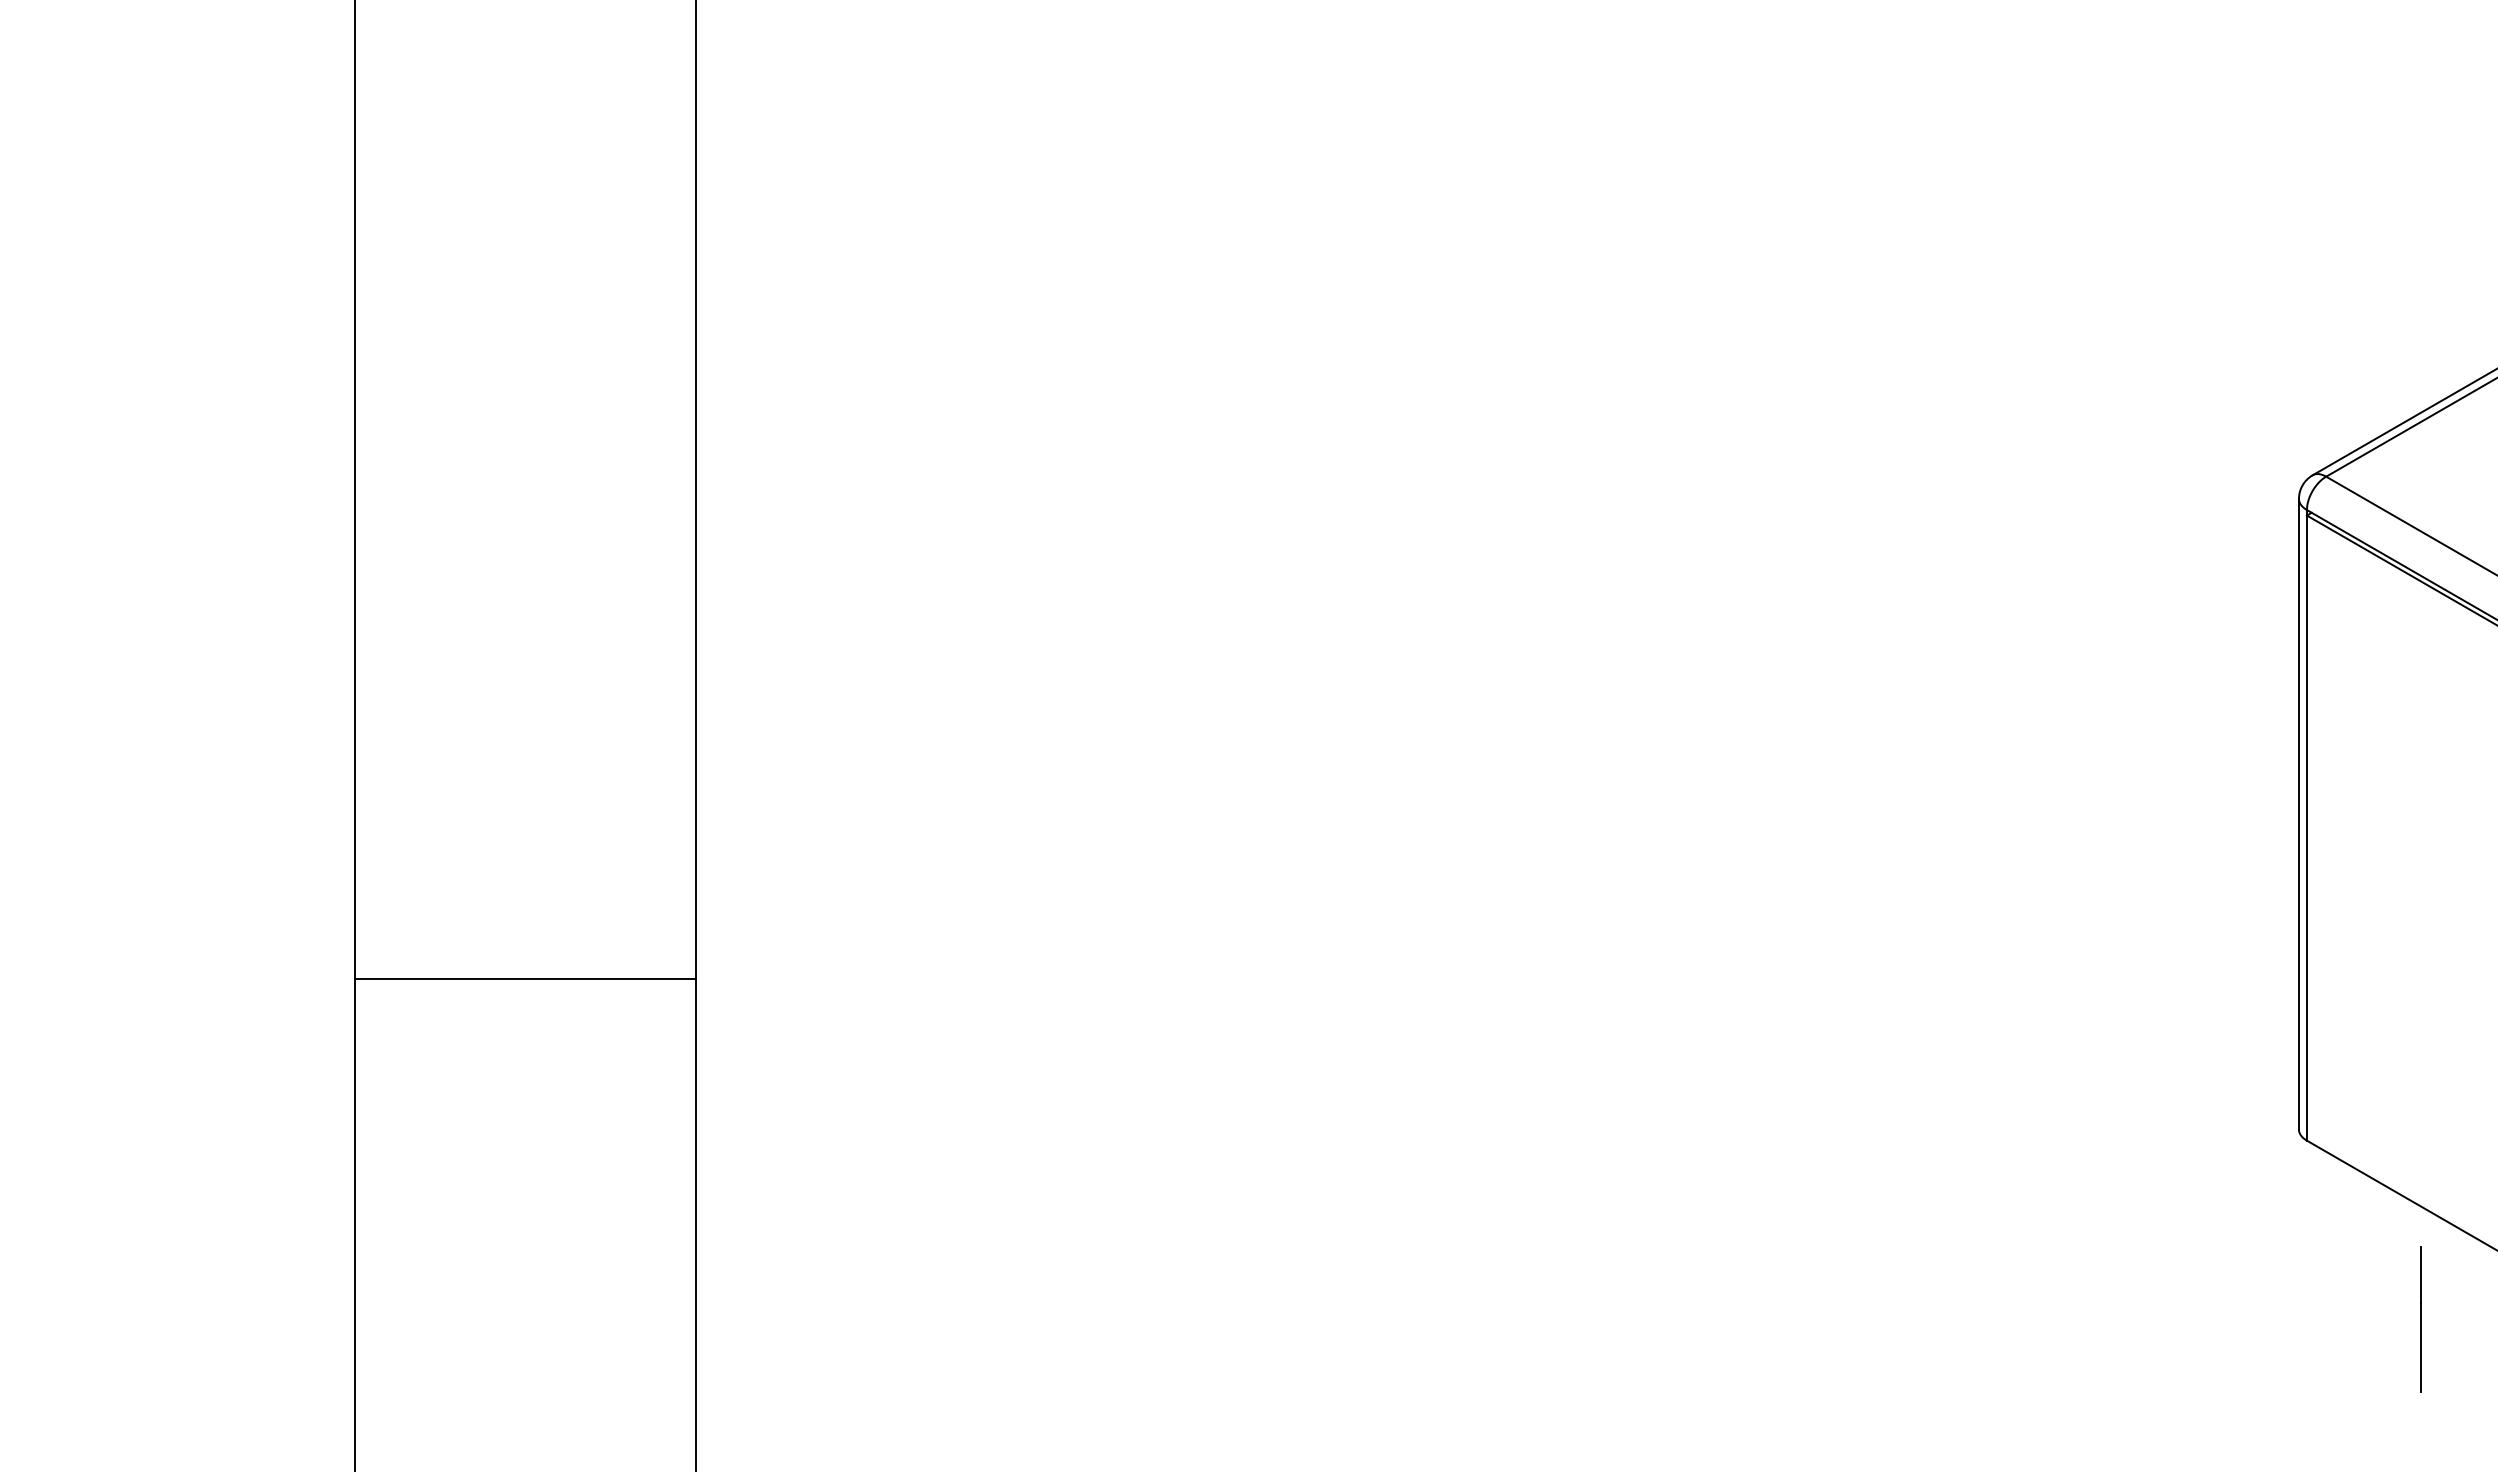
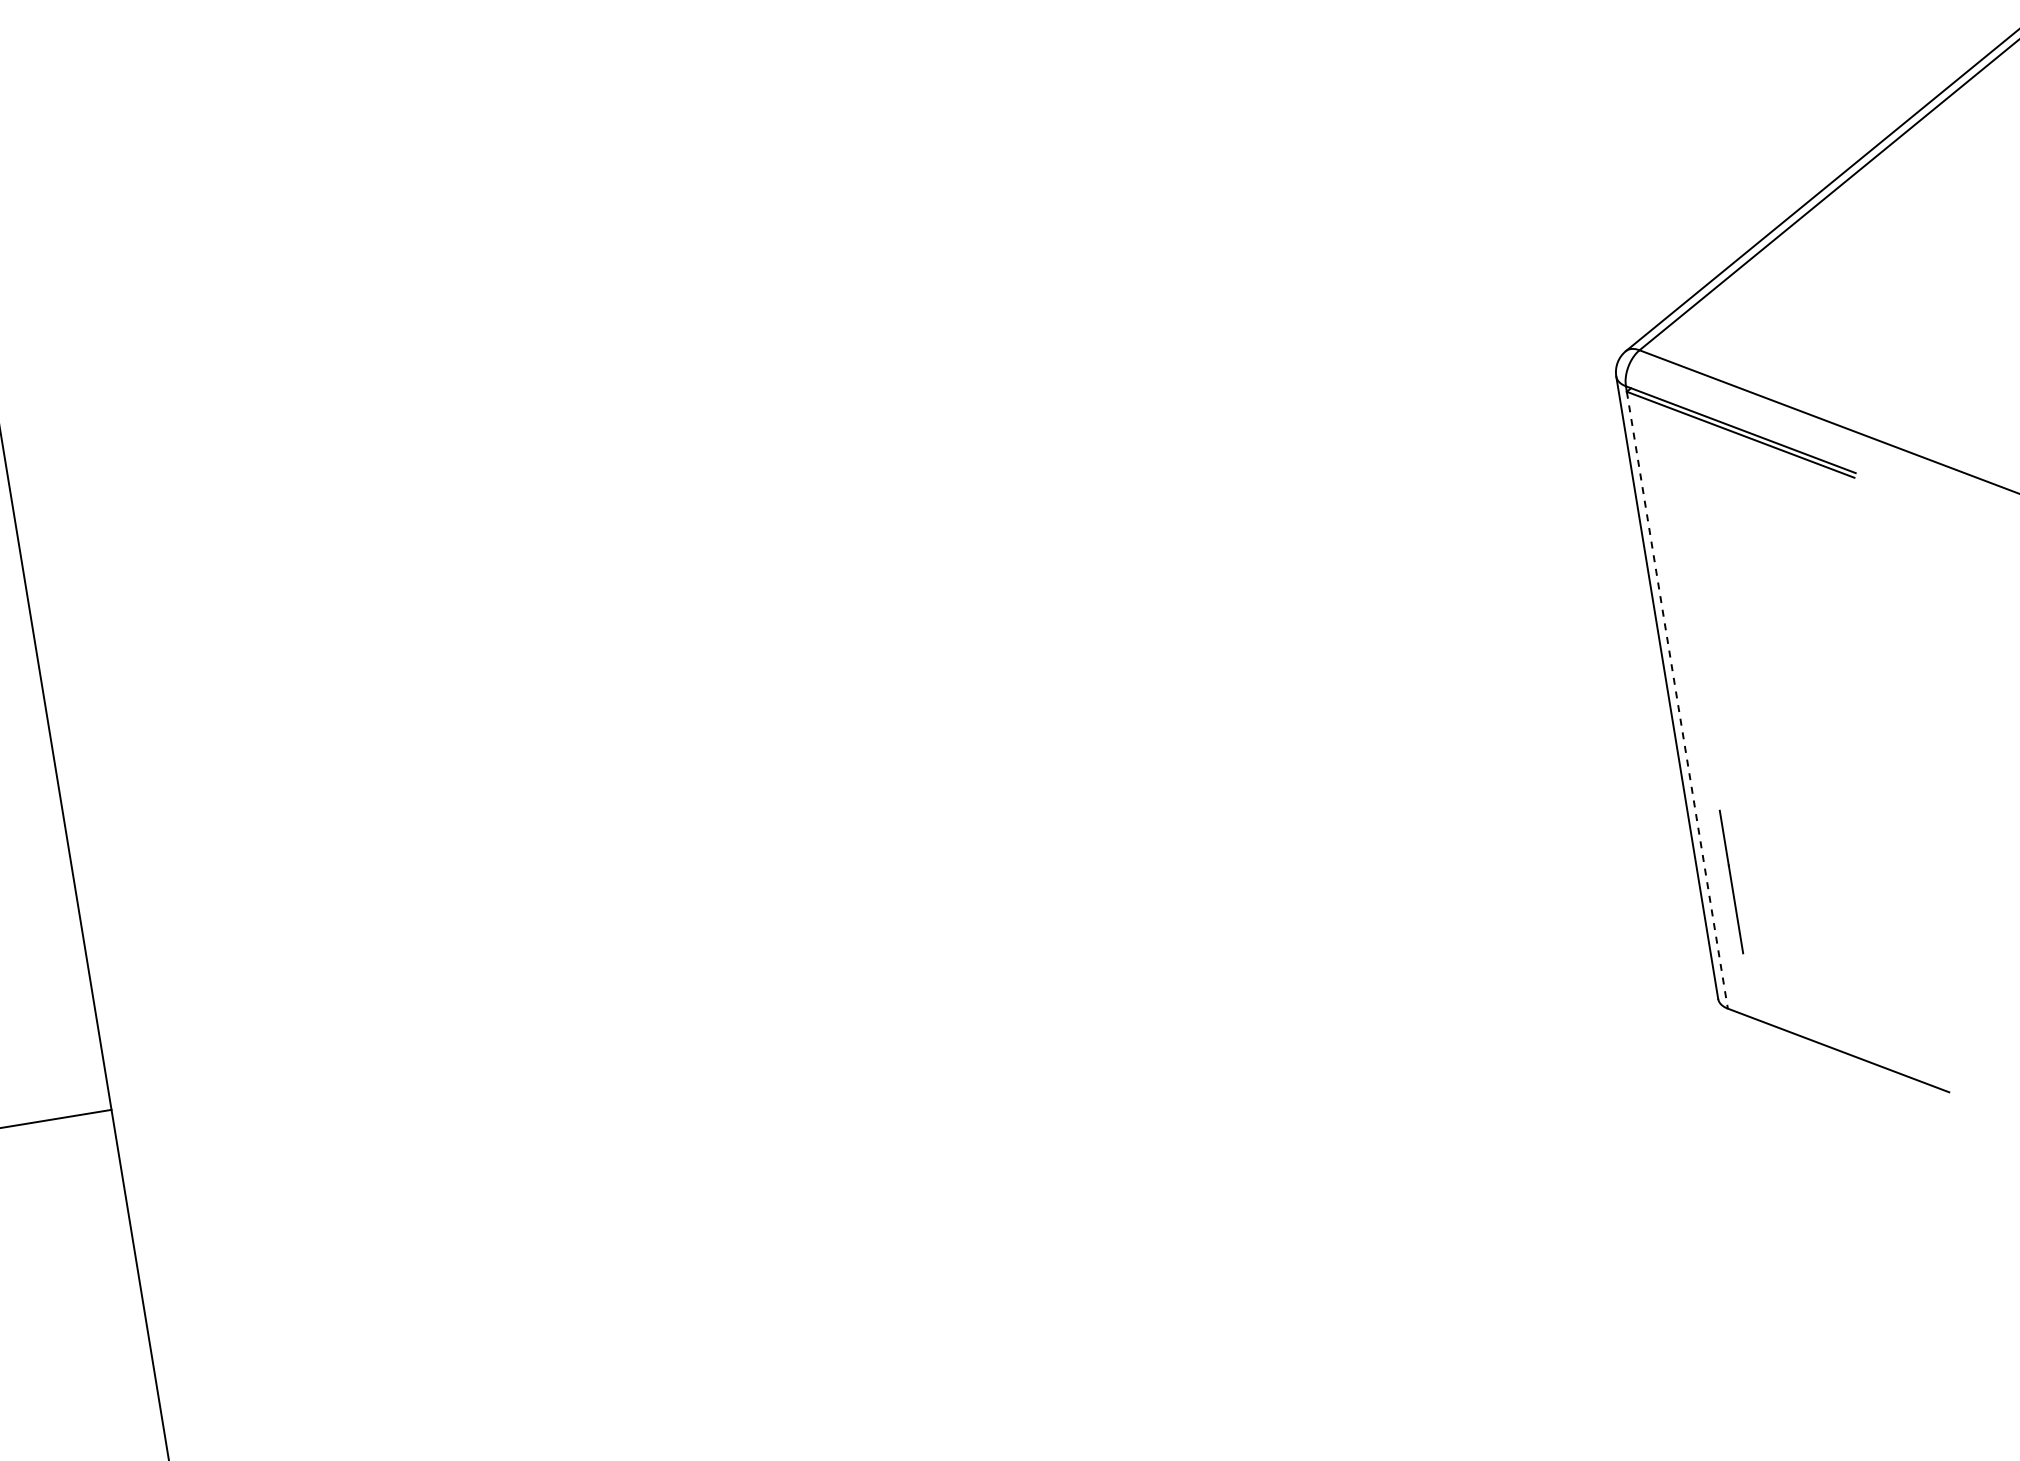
line: (2306, 828) -> (1676, 700), solid -> dashed
line: (2420, 1319) -> (1731, 882), moved

